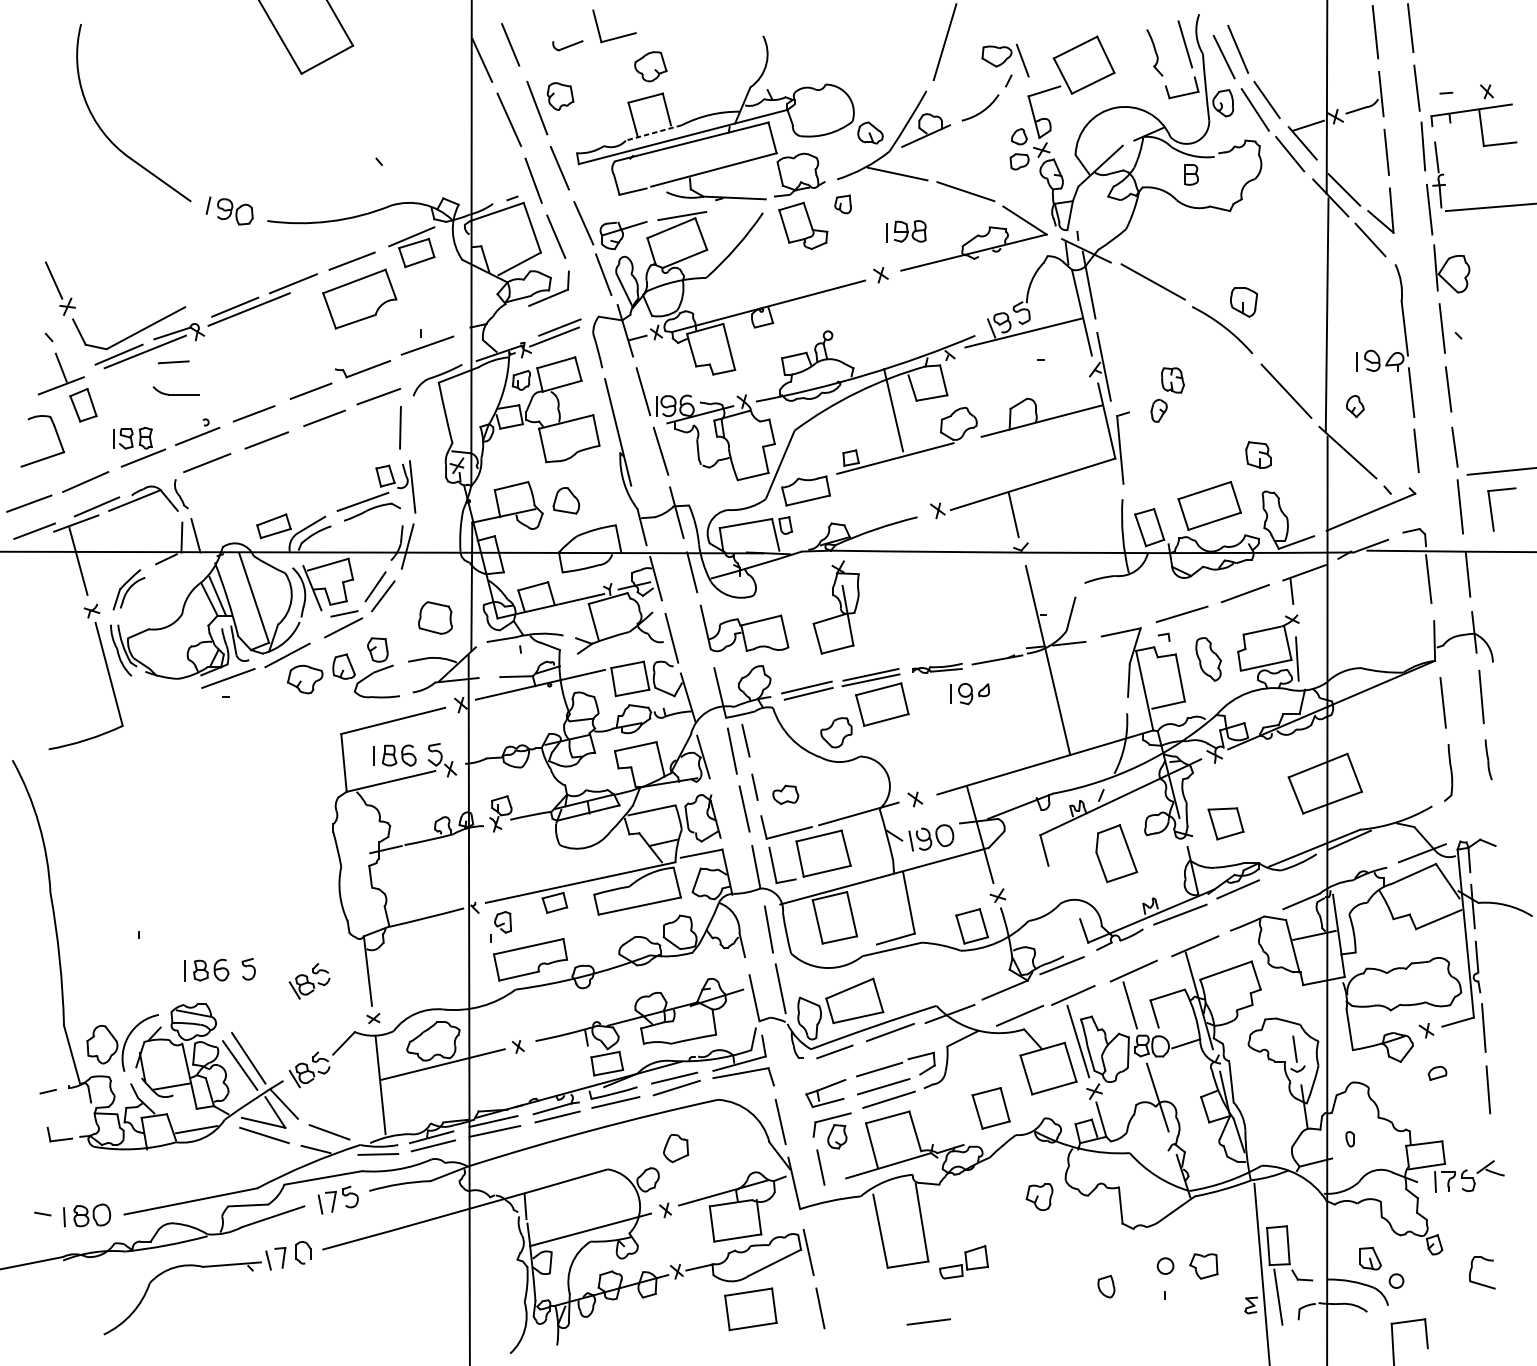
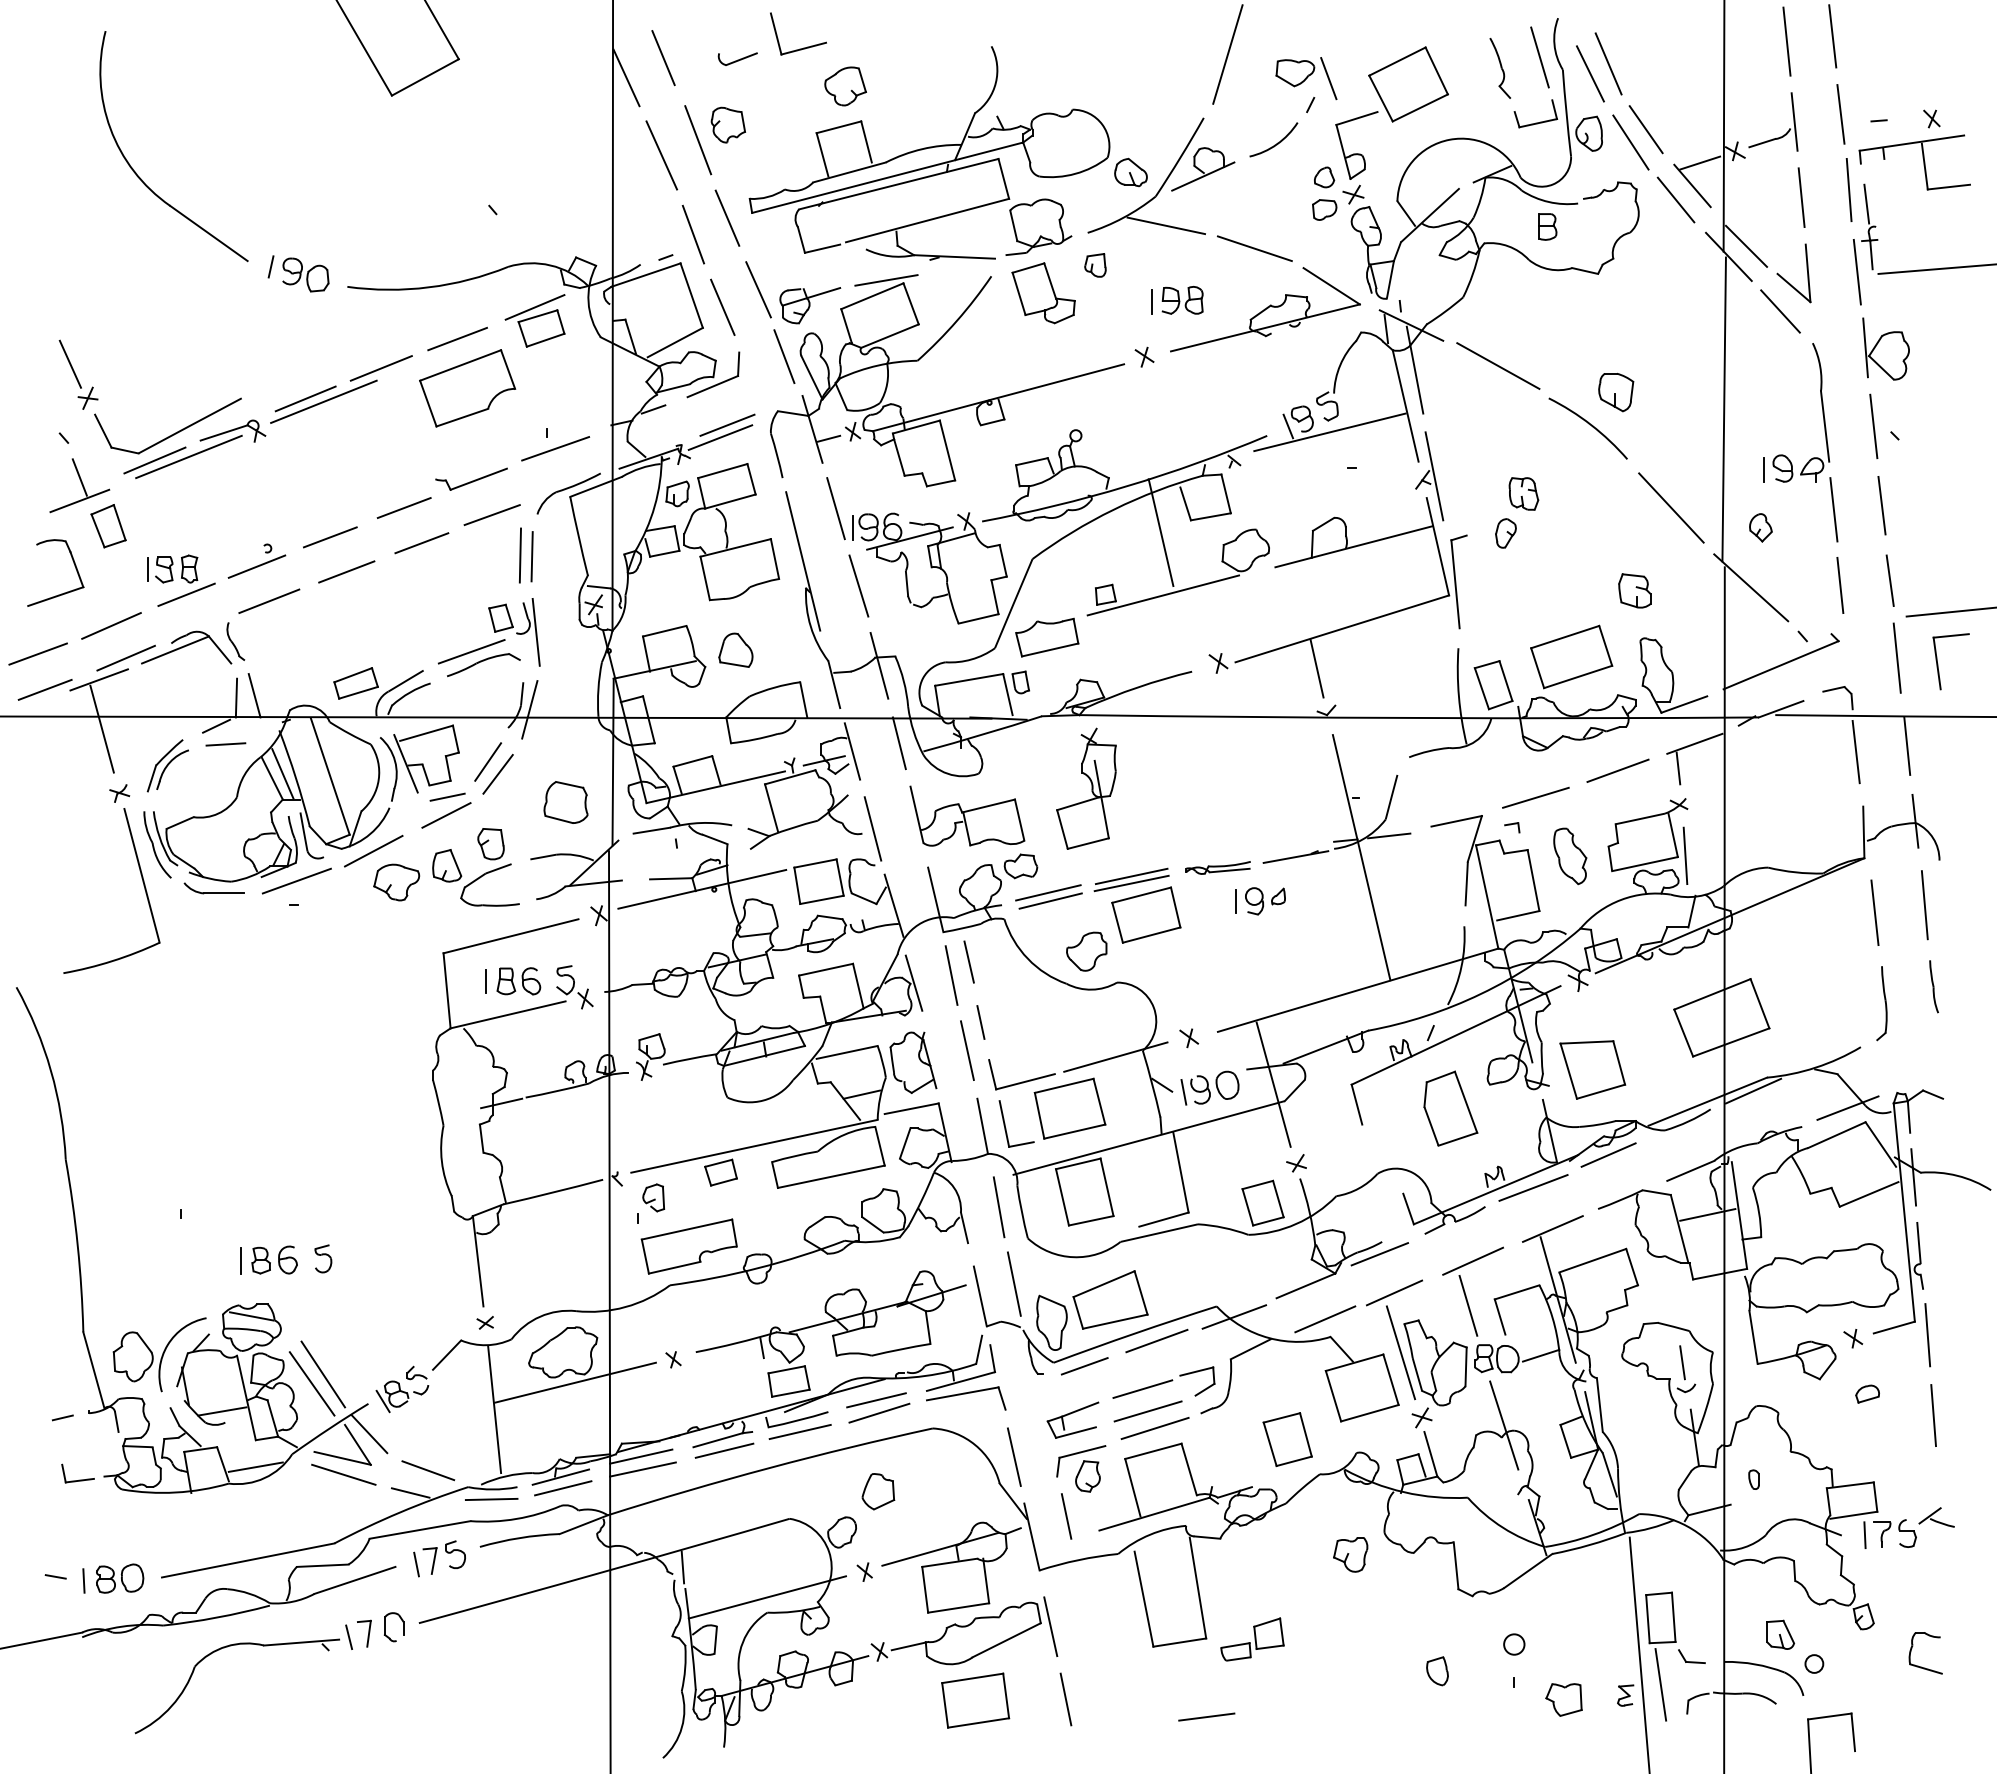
line: (653, 132) -> (849, 172), dashed -> solid
line: (502, 315) -> (653, 409), added
line: (173, 362) -> (225, 744), moved
part: (175, 390) -> (213, 888), moved
line: (409, 428) -> (531, 556), added
part: (785, 795) -> (1020, 866), moved
part: (1225, 823) -> (1592, 1069), size x1.43
part: (309, 981) -> (402, 1274), removed
part: (1203, 1266) -> (1563, 1699), moved

